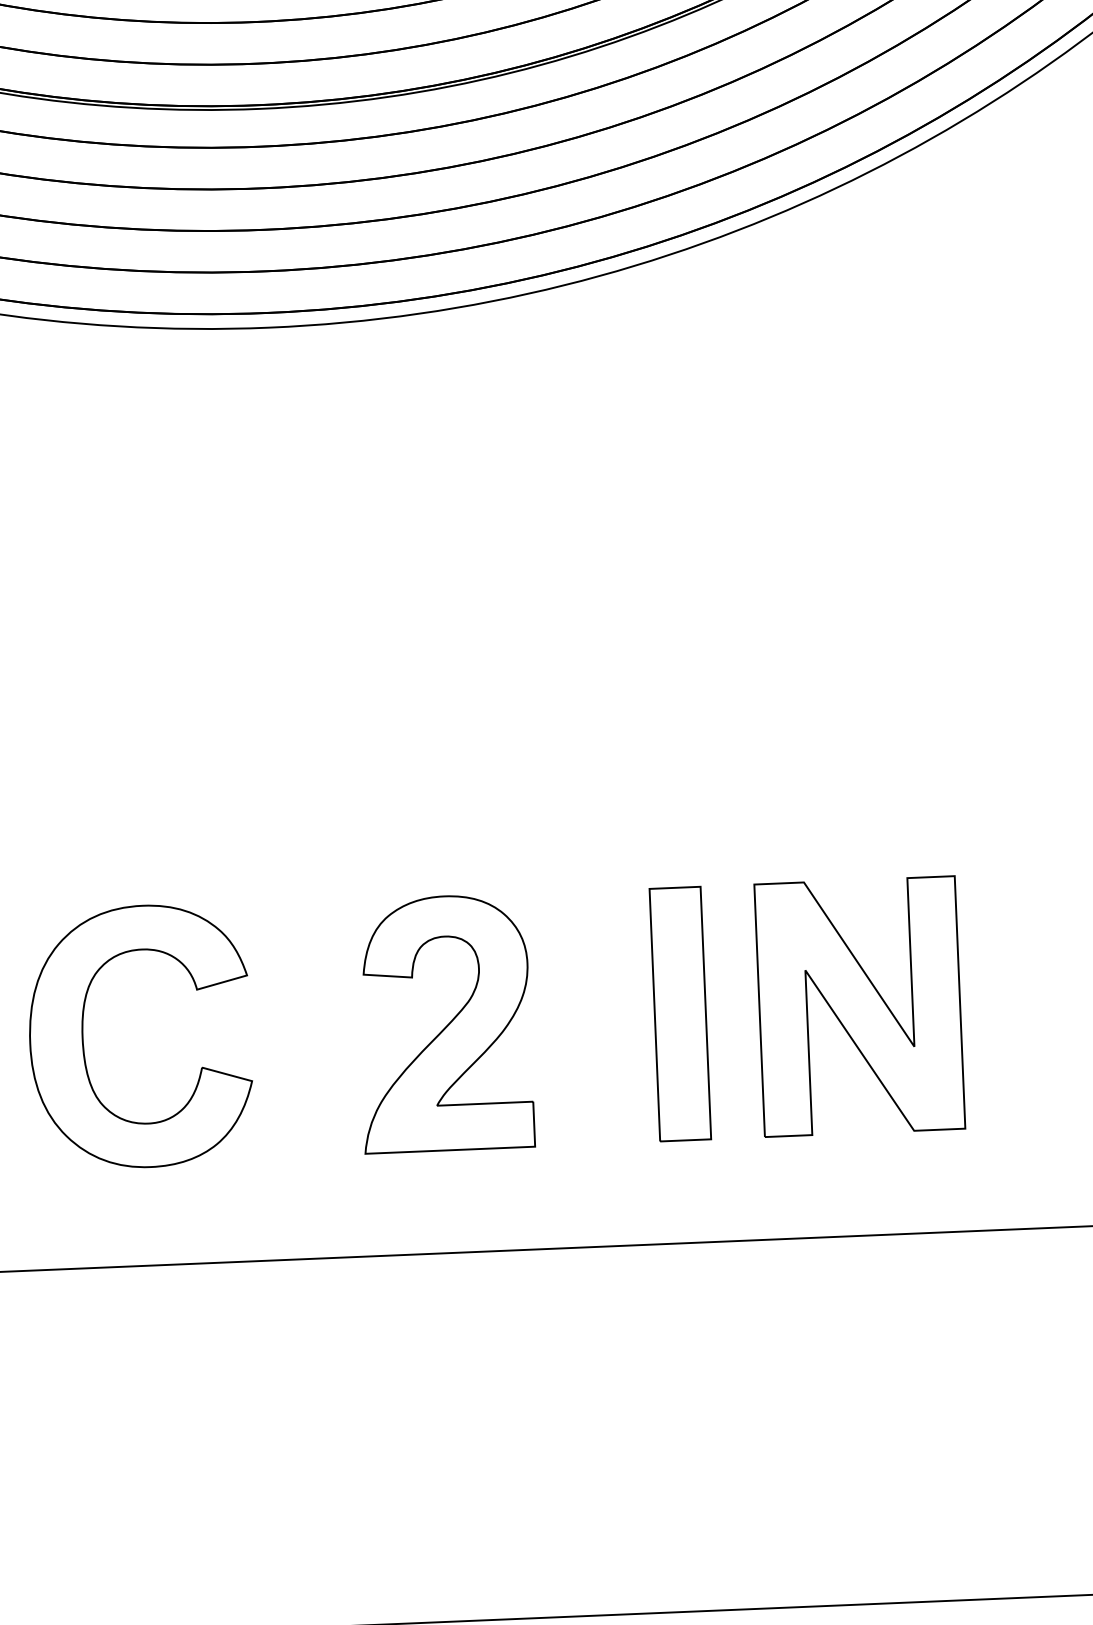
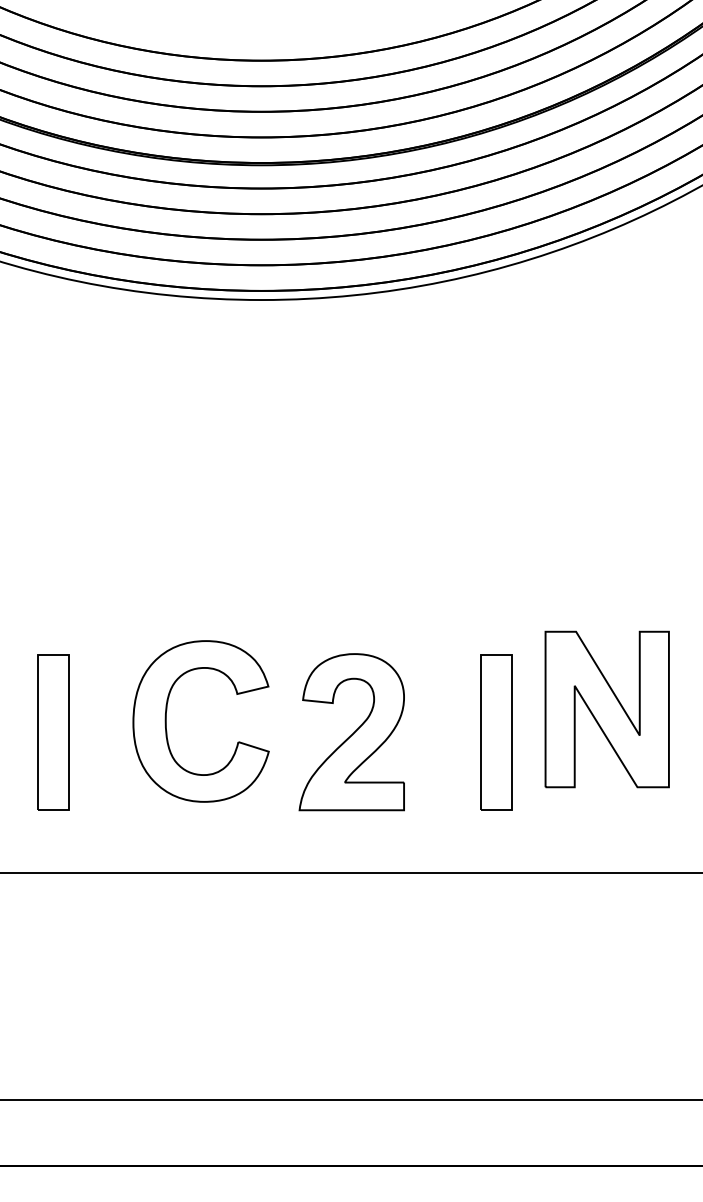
part: (858, 1006) -> (606, 709), moved
part: (83, 1039) -> (166, 721), moved

